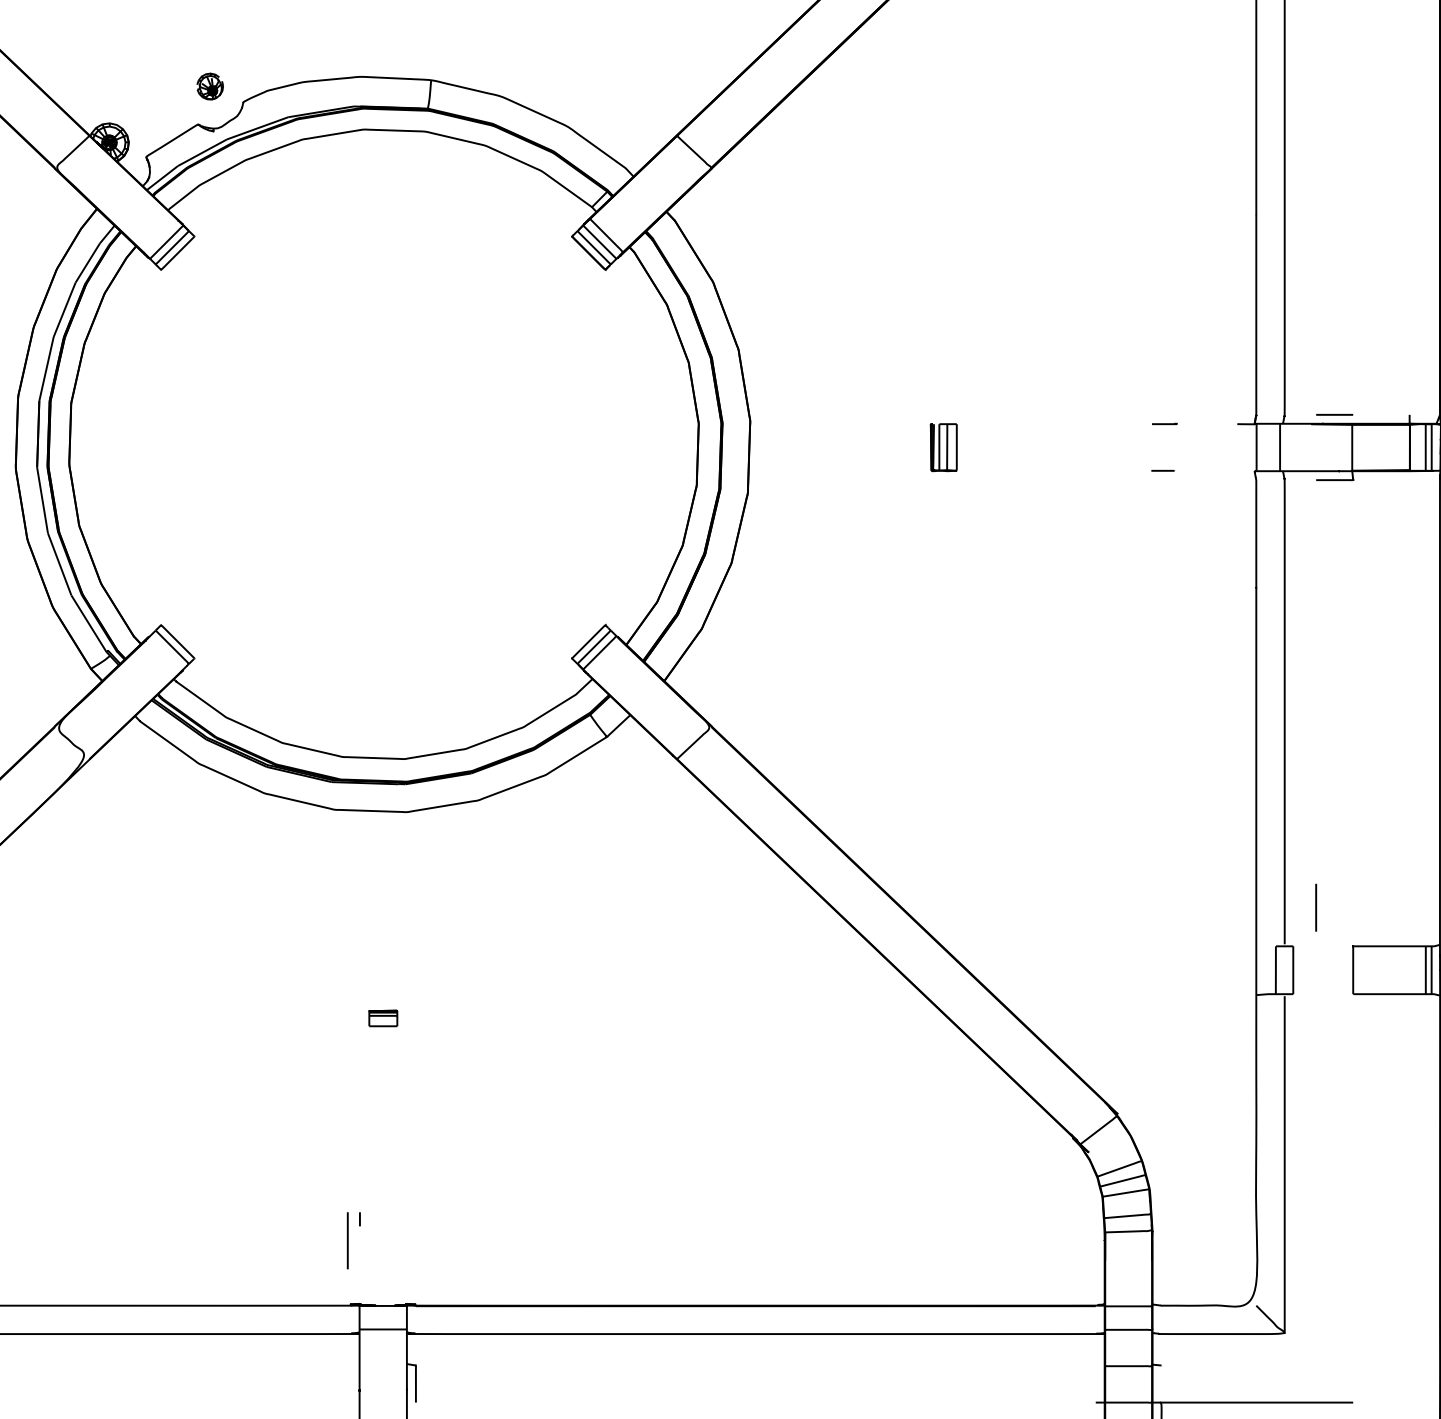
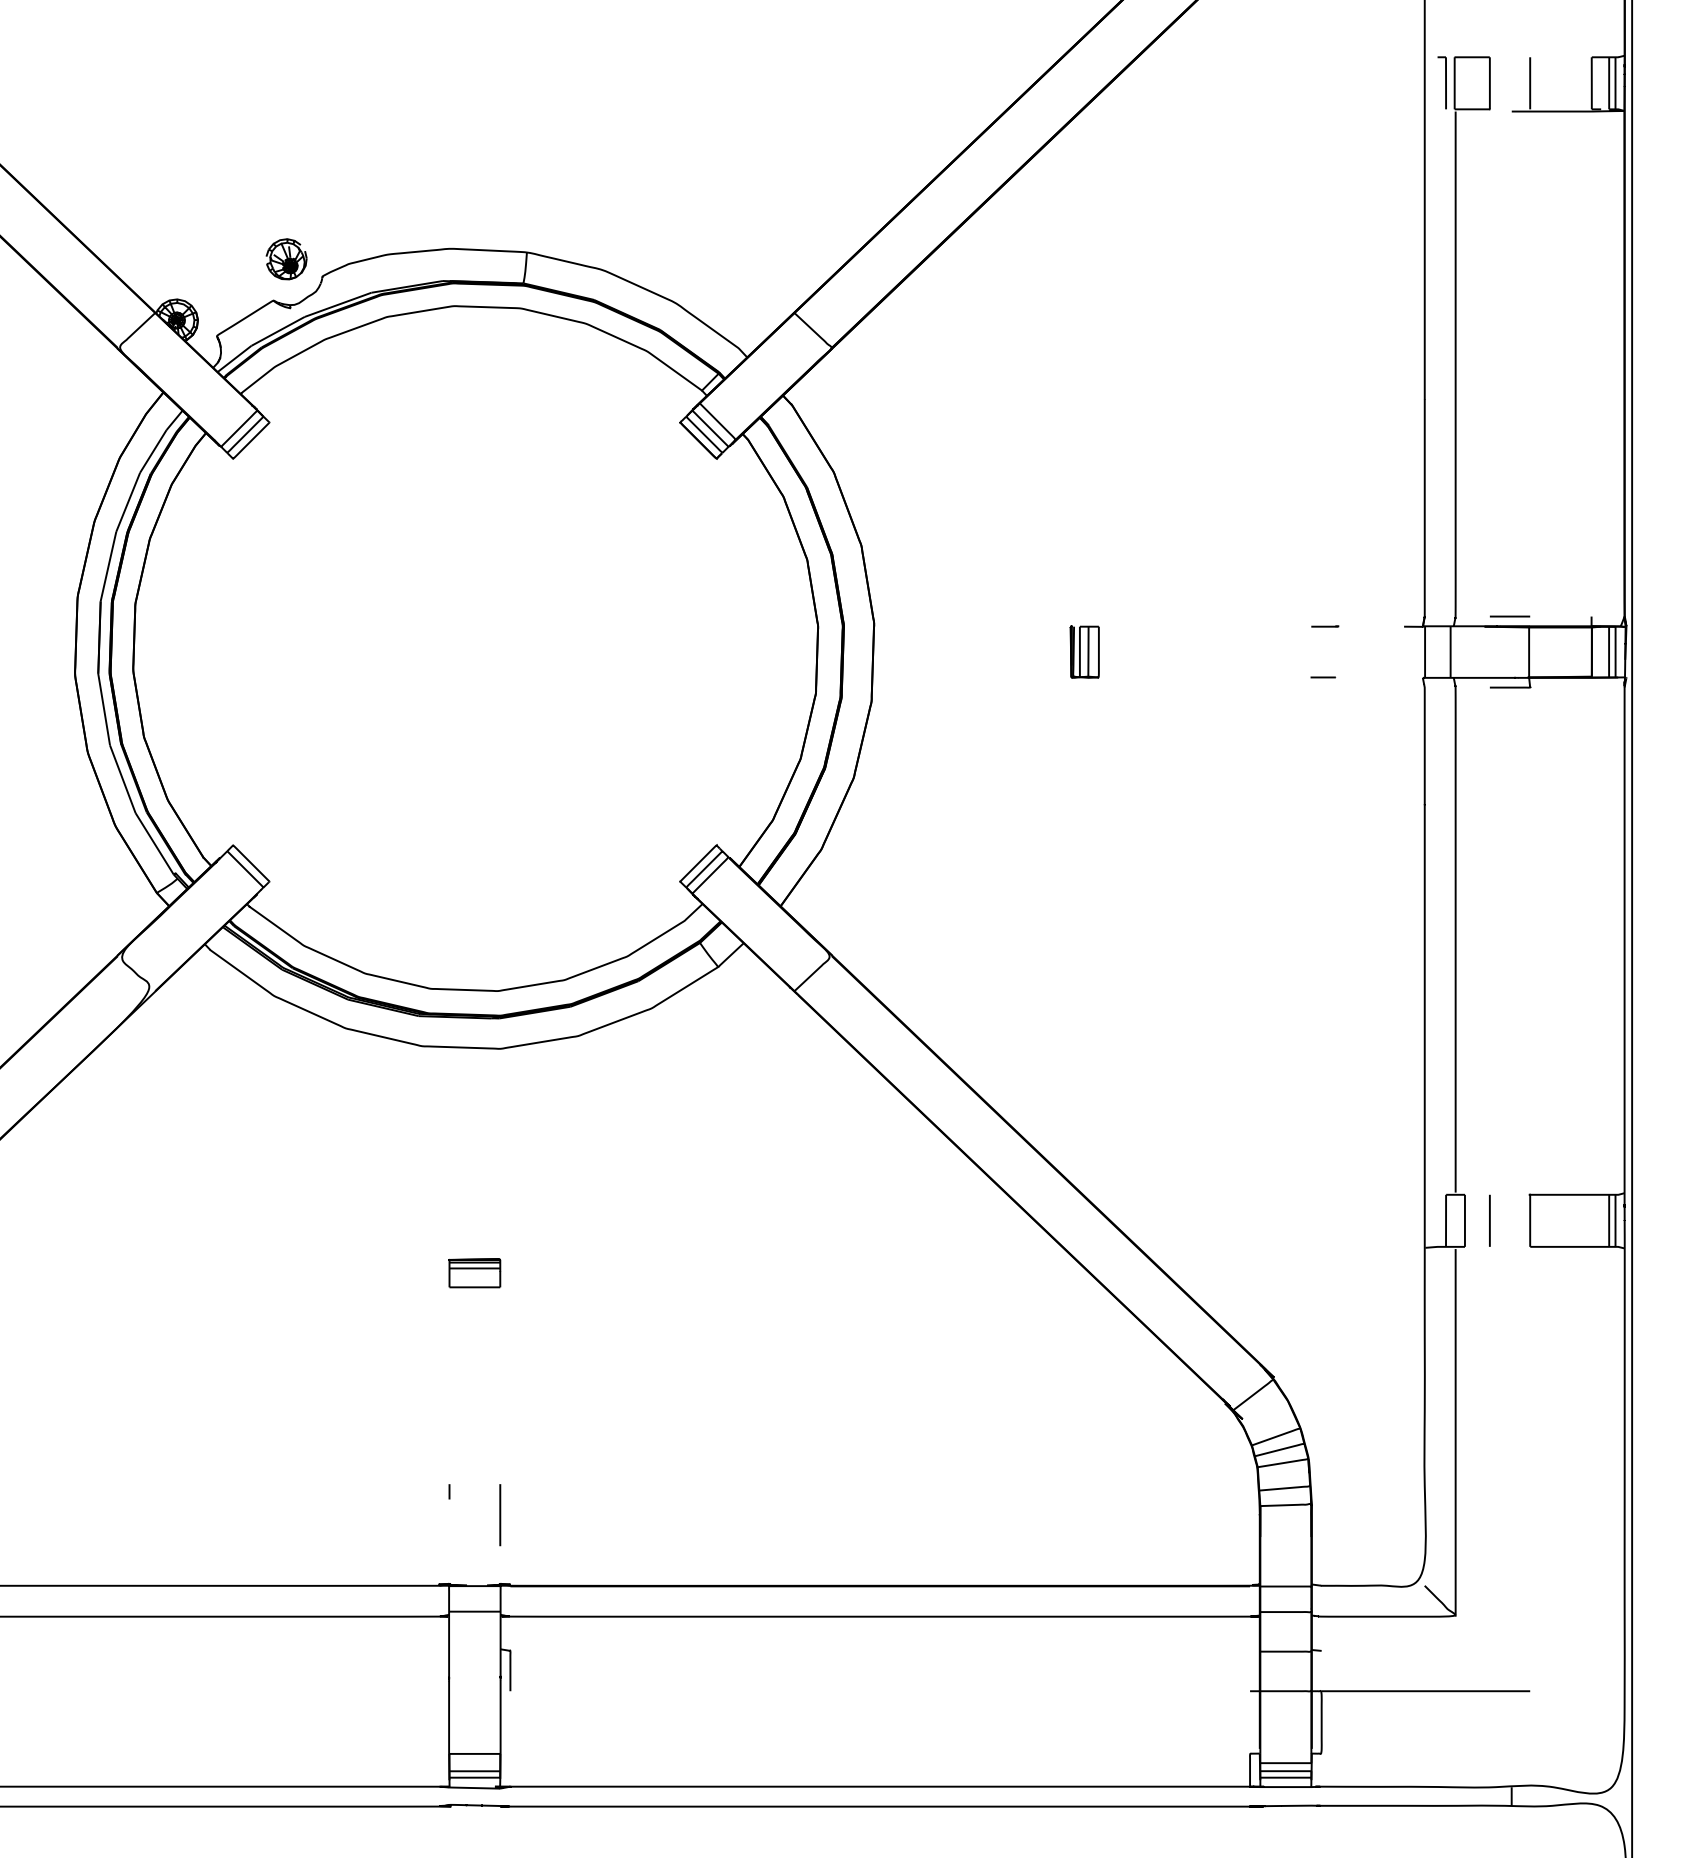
part: (210, 86) -> (286, 259), size x1.43
line: (1315, 907) -> (1489, 1220), moved
part: (382, 1018) -> (474, 1273), size x1.67
line: (348, 1241) -> (500, 1515), moved

